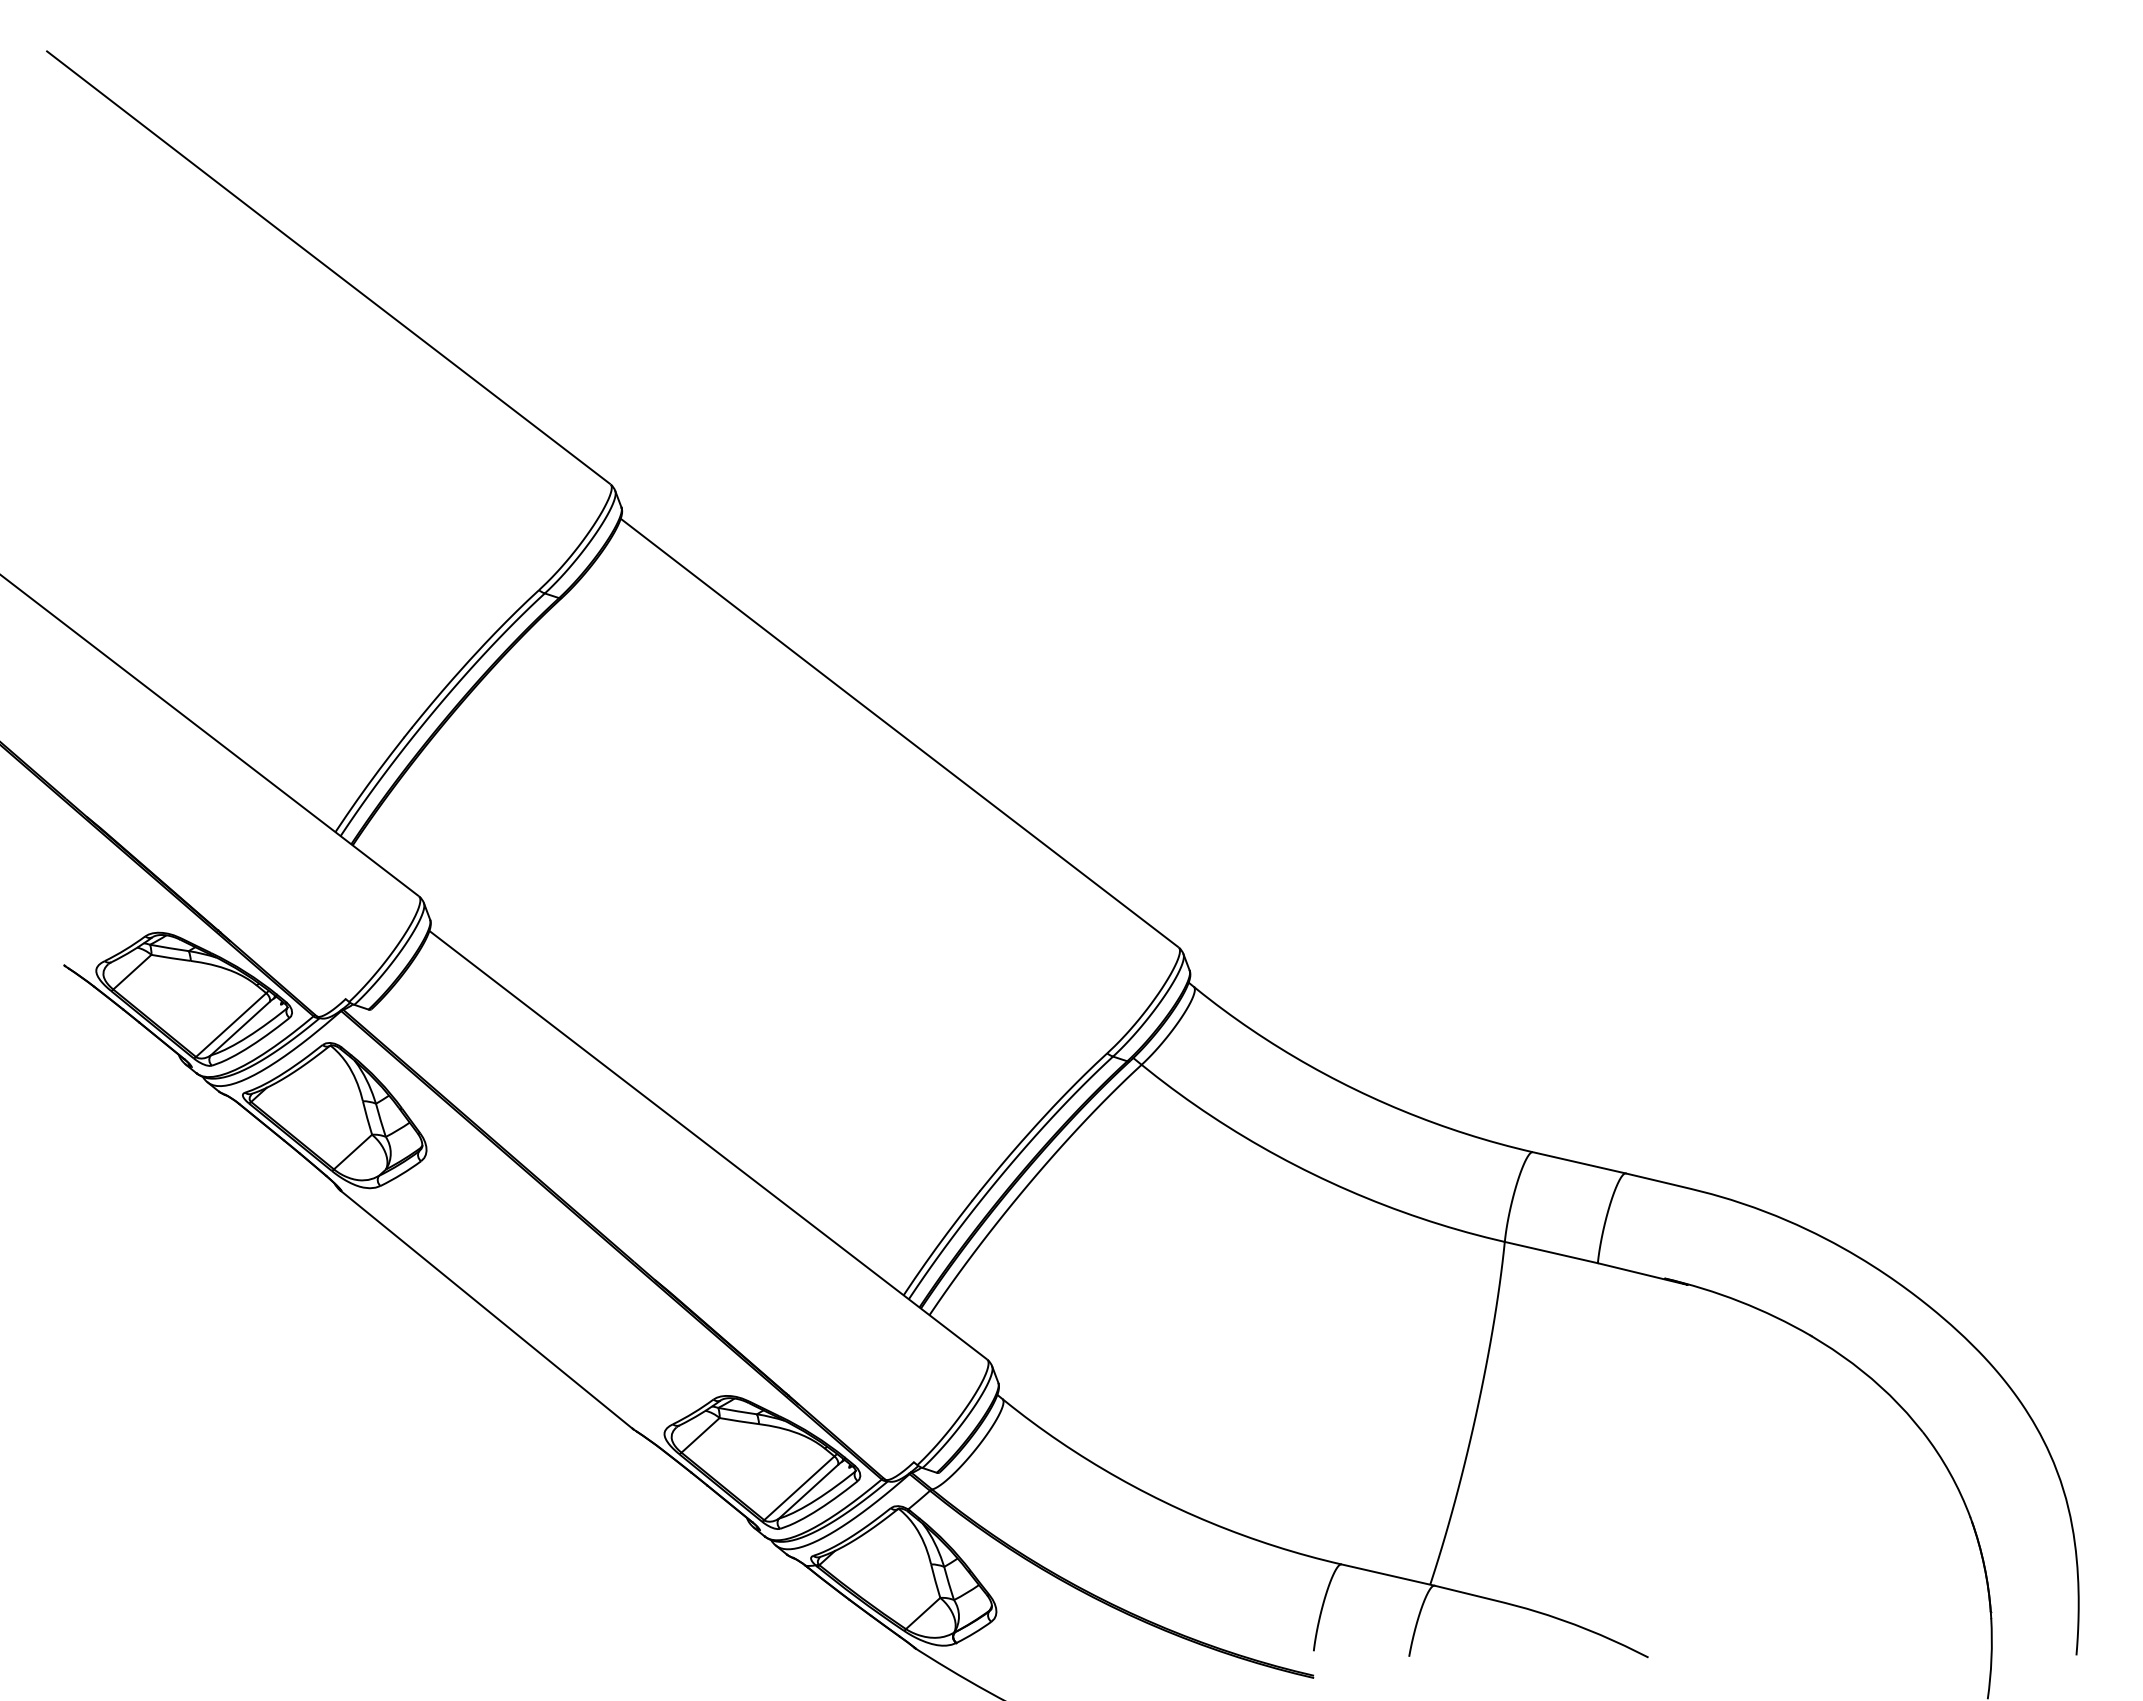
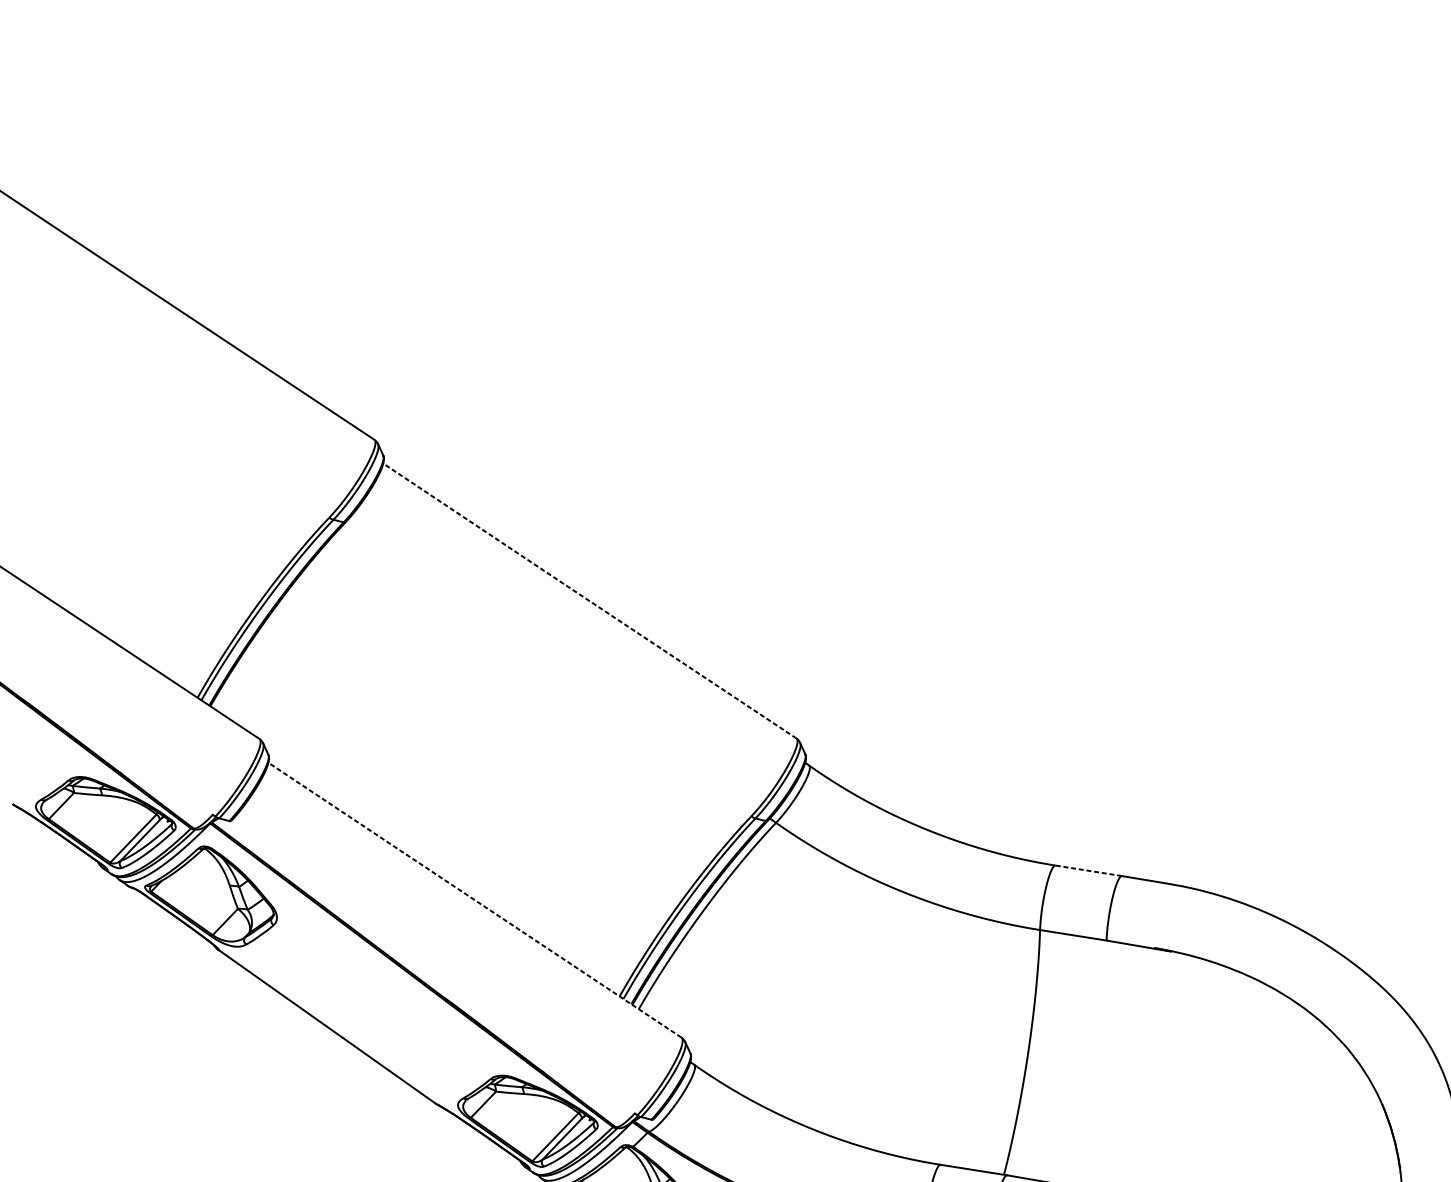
line: (899, 733) -> (589, 601), solid -> dashed
line: (707, 1144) -> (474, 899), solid -> dashed
line: (1579, 1162) -> (1088, 870), solid -> dashed

